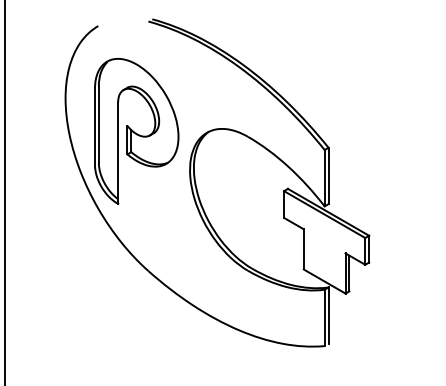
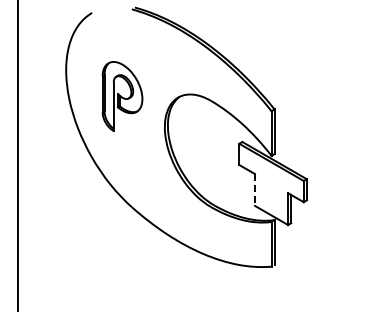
part: (136, 131) -> (122, 96), size x0.6
line: (304, 250) -> (255, 190), solid -> dashed

